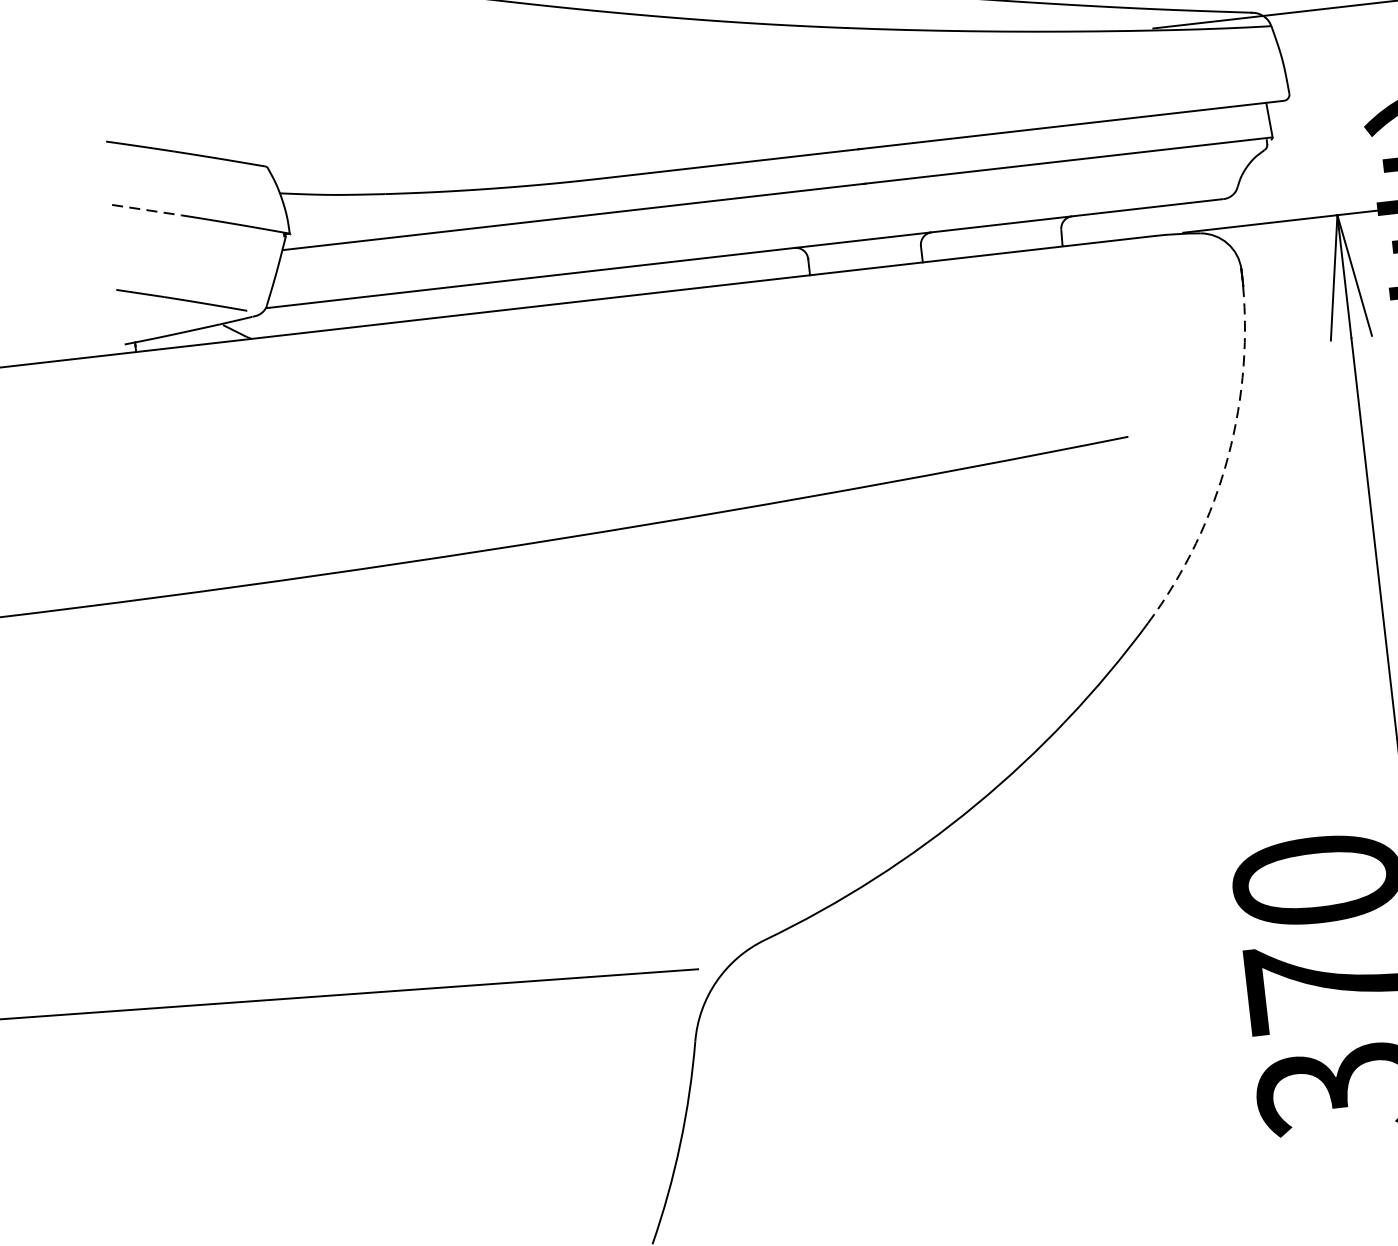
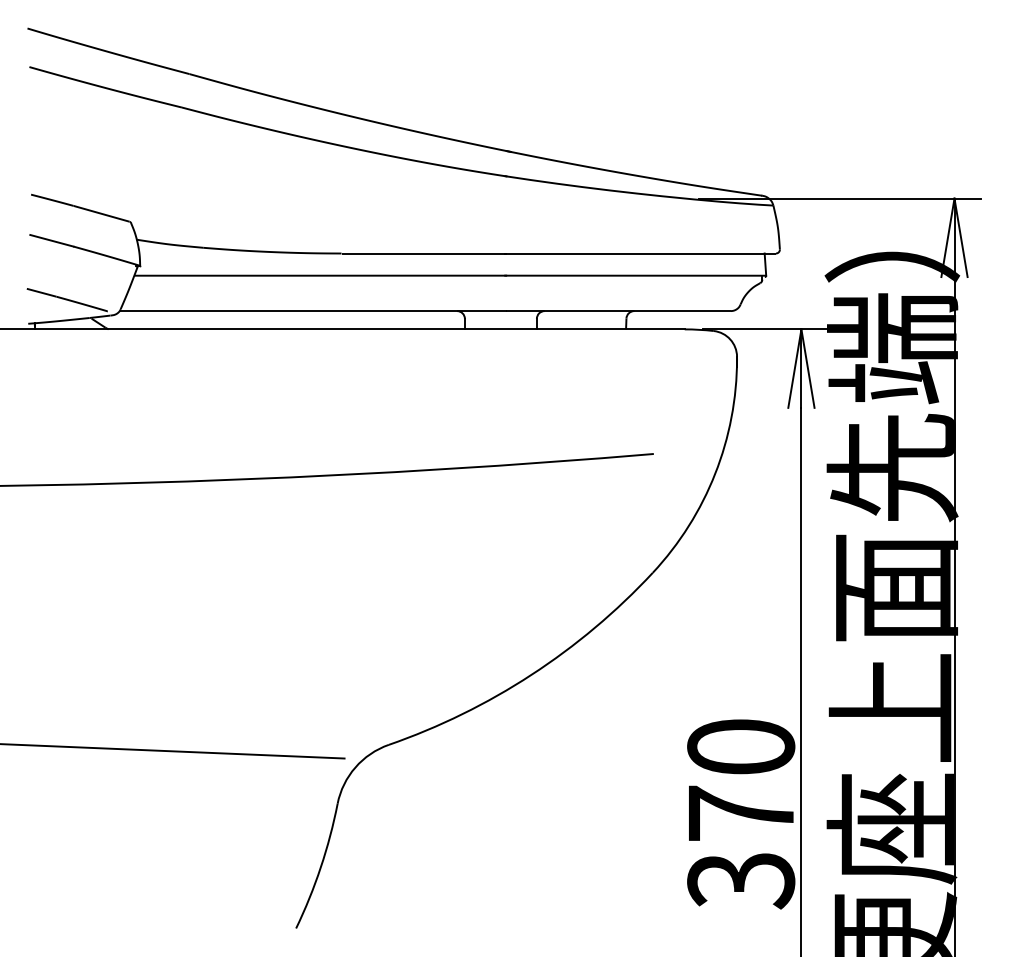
line: (147, 209) -> (52, 240), dashed -> solid
arc: (1228, 456) -> (715, 473), dashed -> solid

